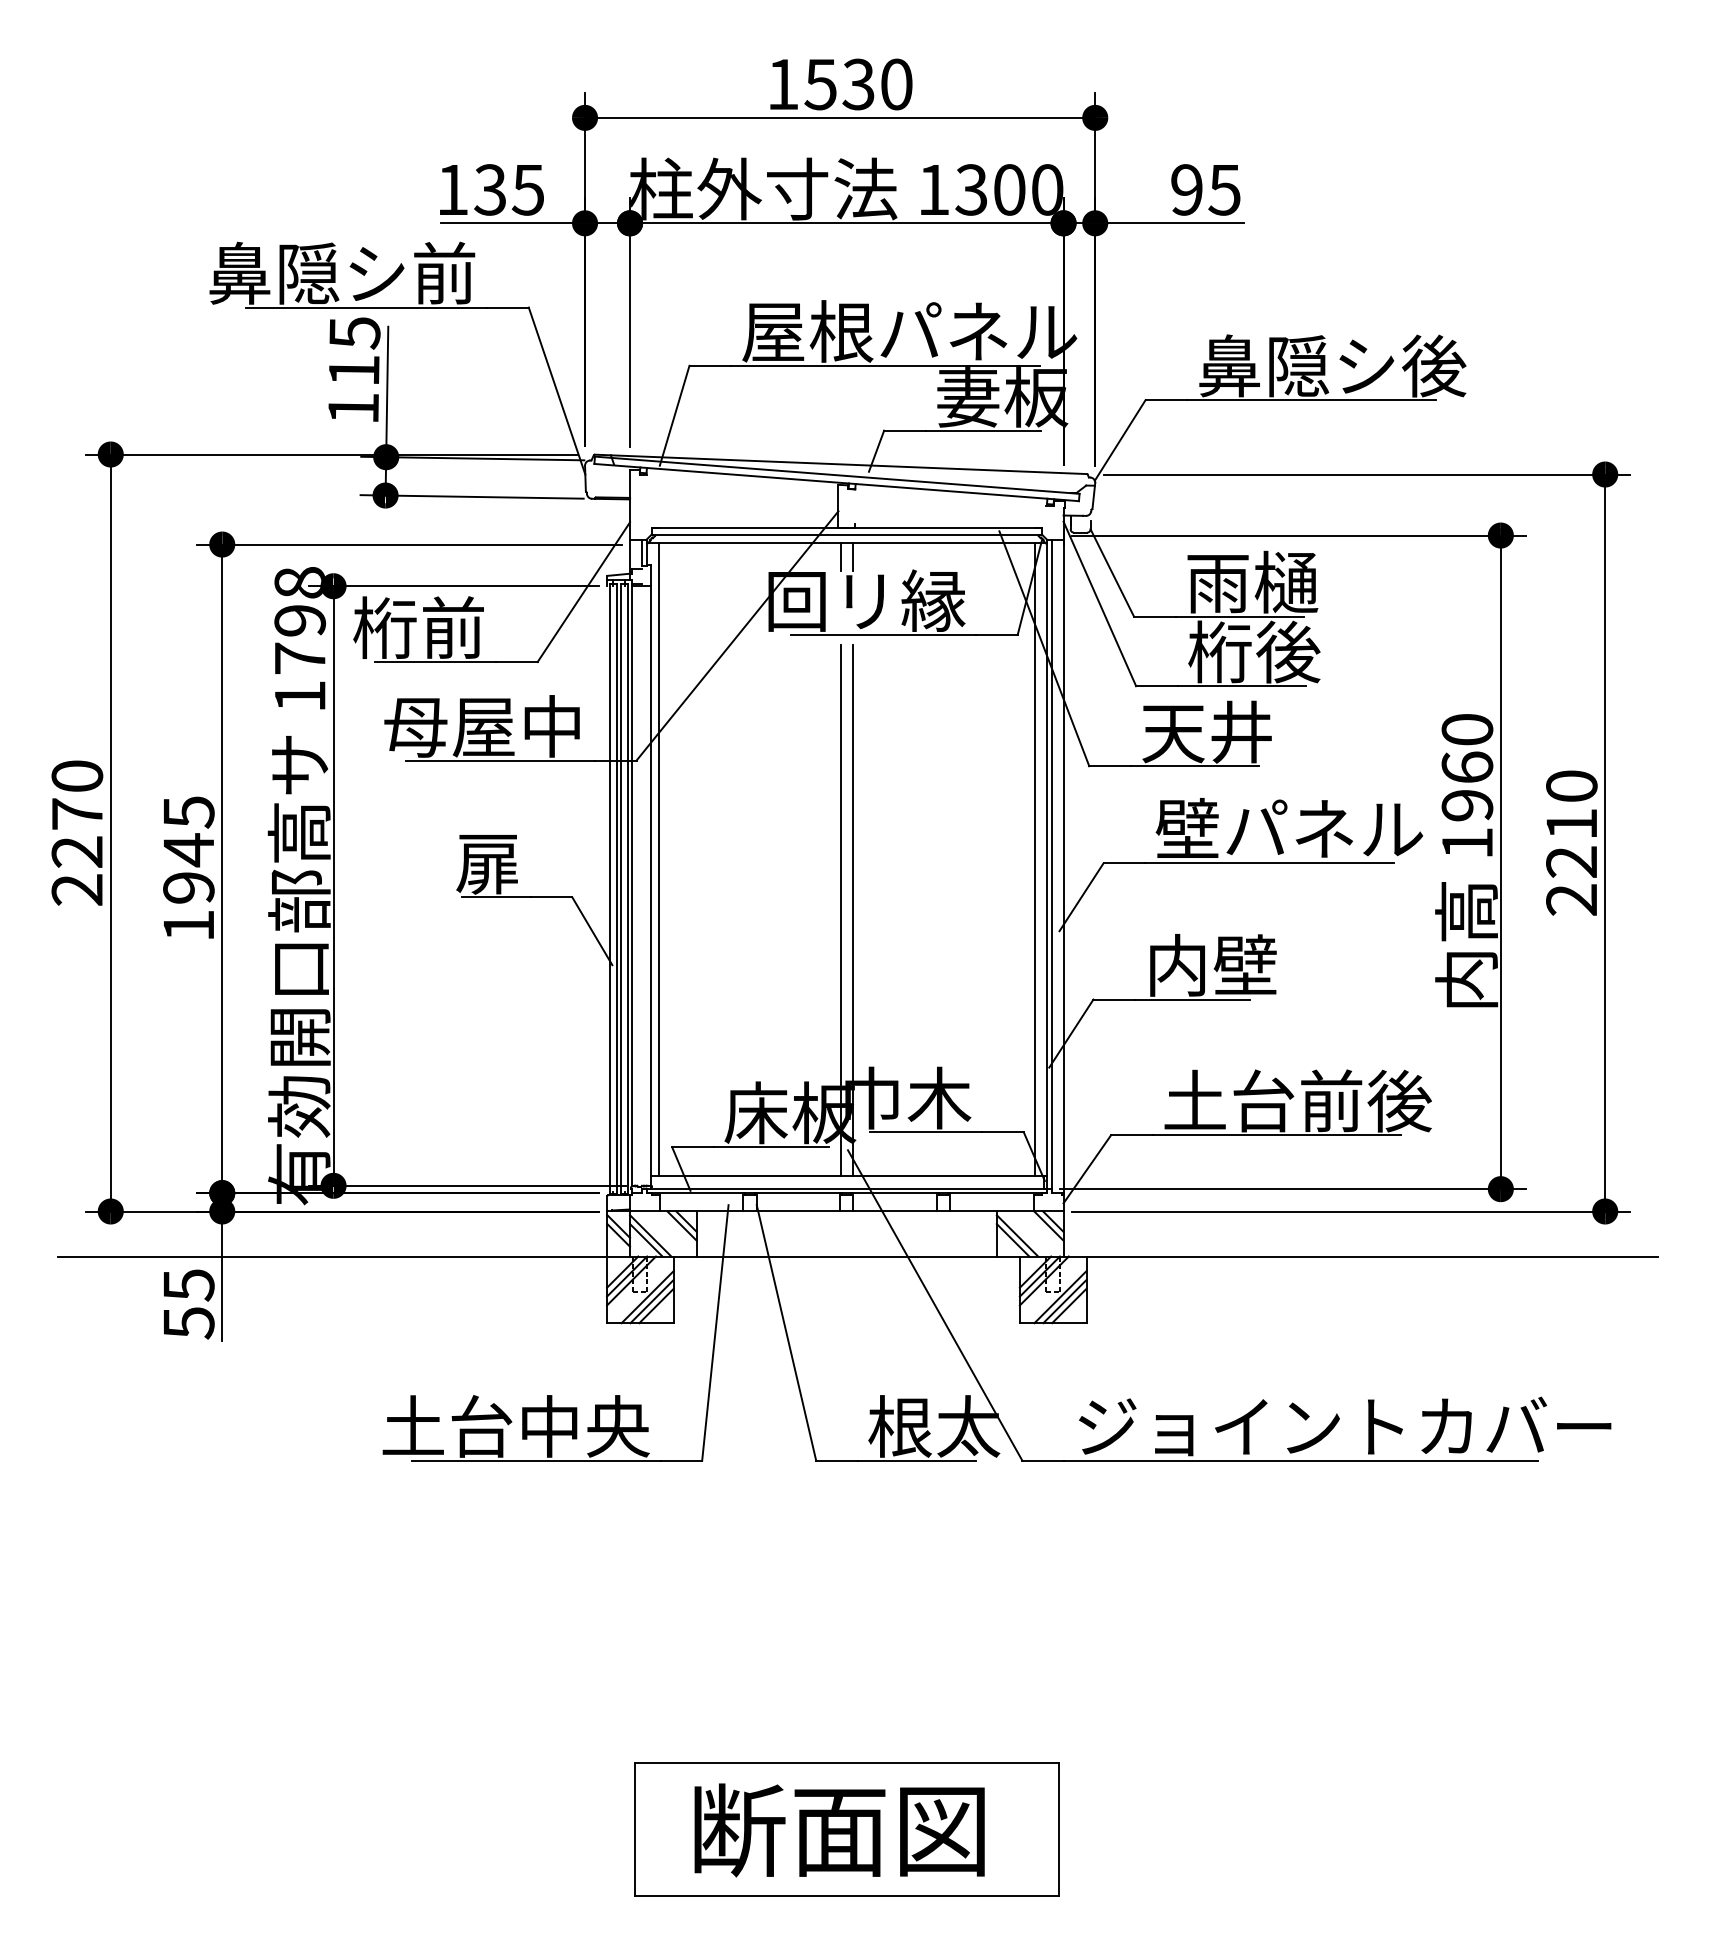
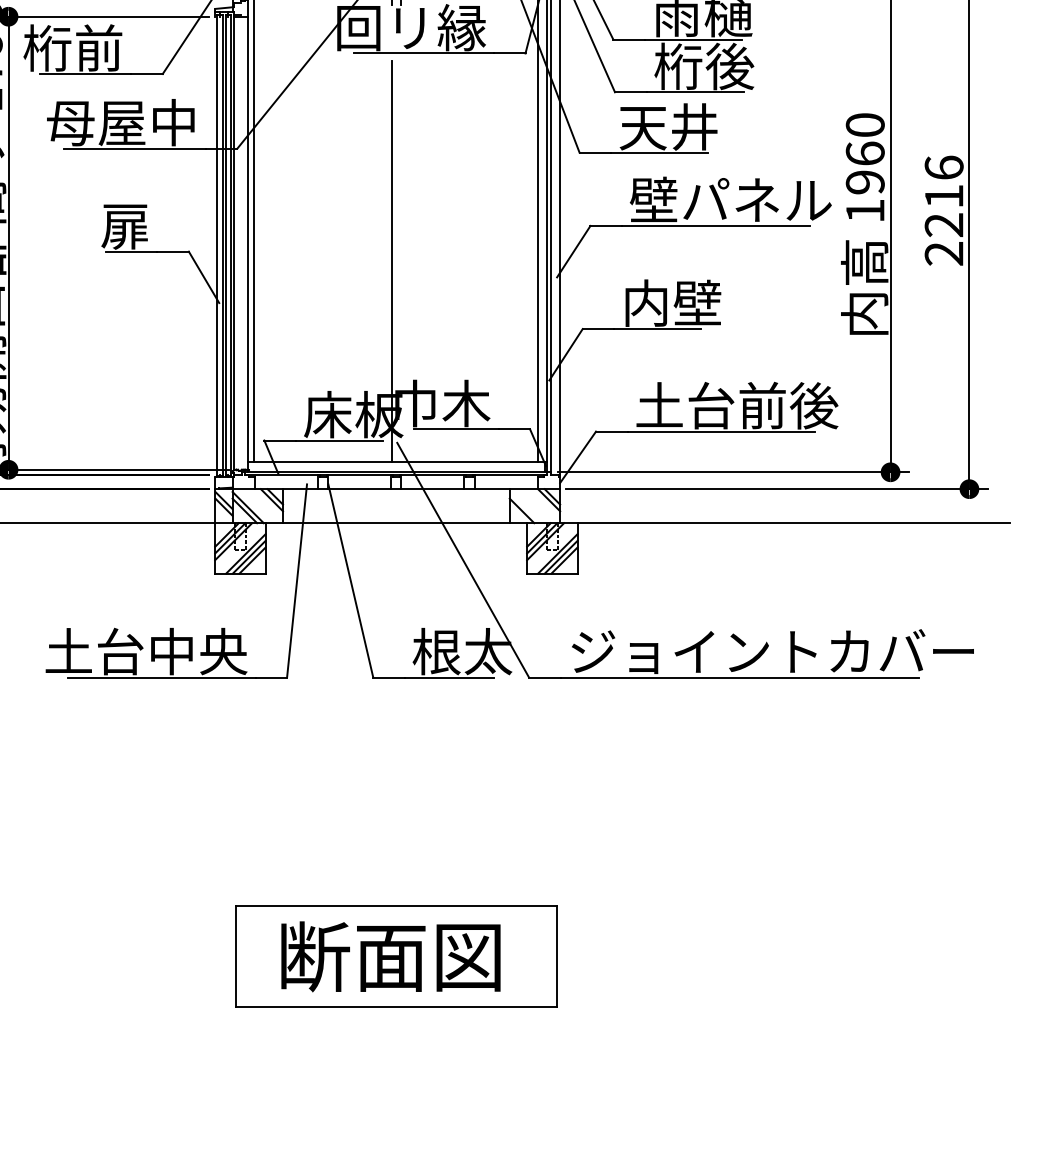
text: (1571, 785) -> (943, 167), 2210 -> 2216
line: (852, 909) -> (400, 260), removed
line: (1017, 1235) -> (525, 507), removed

